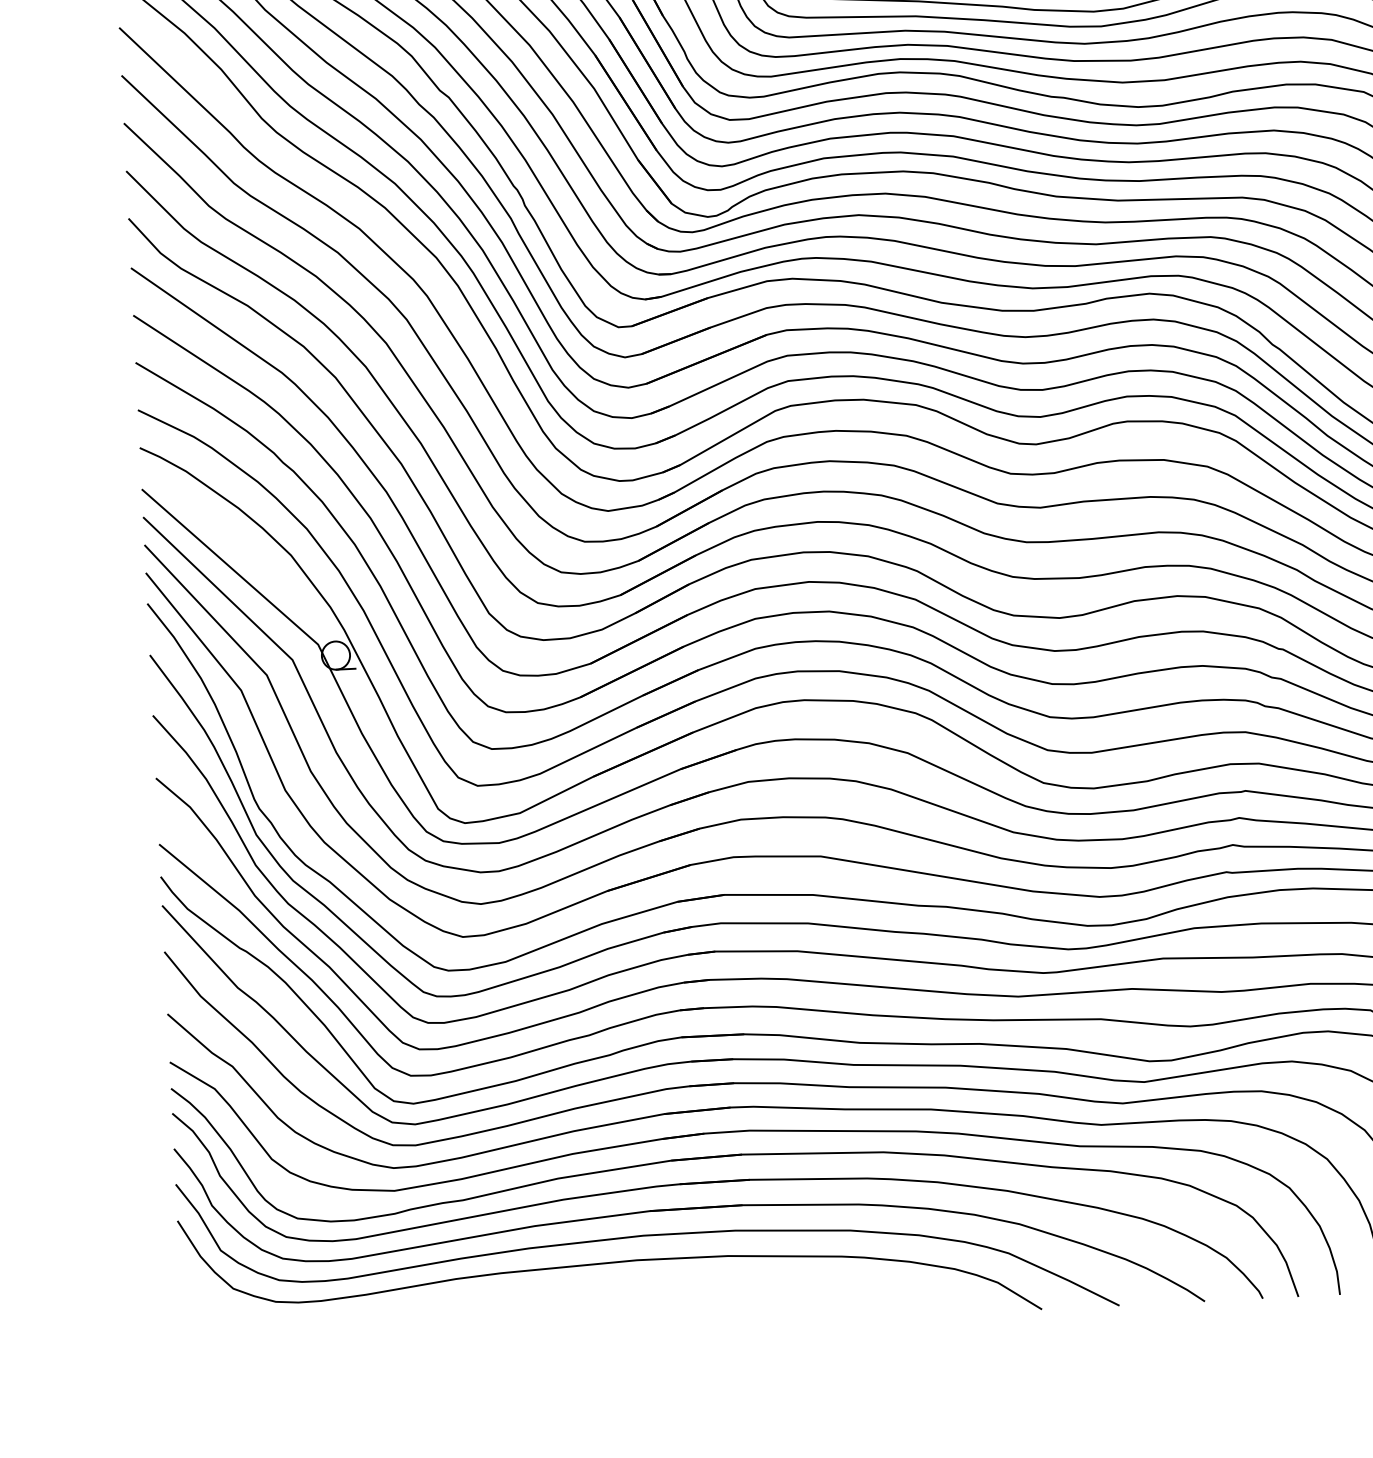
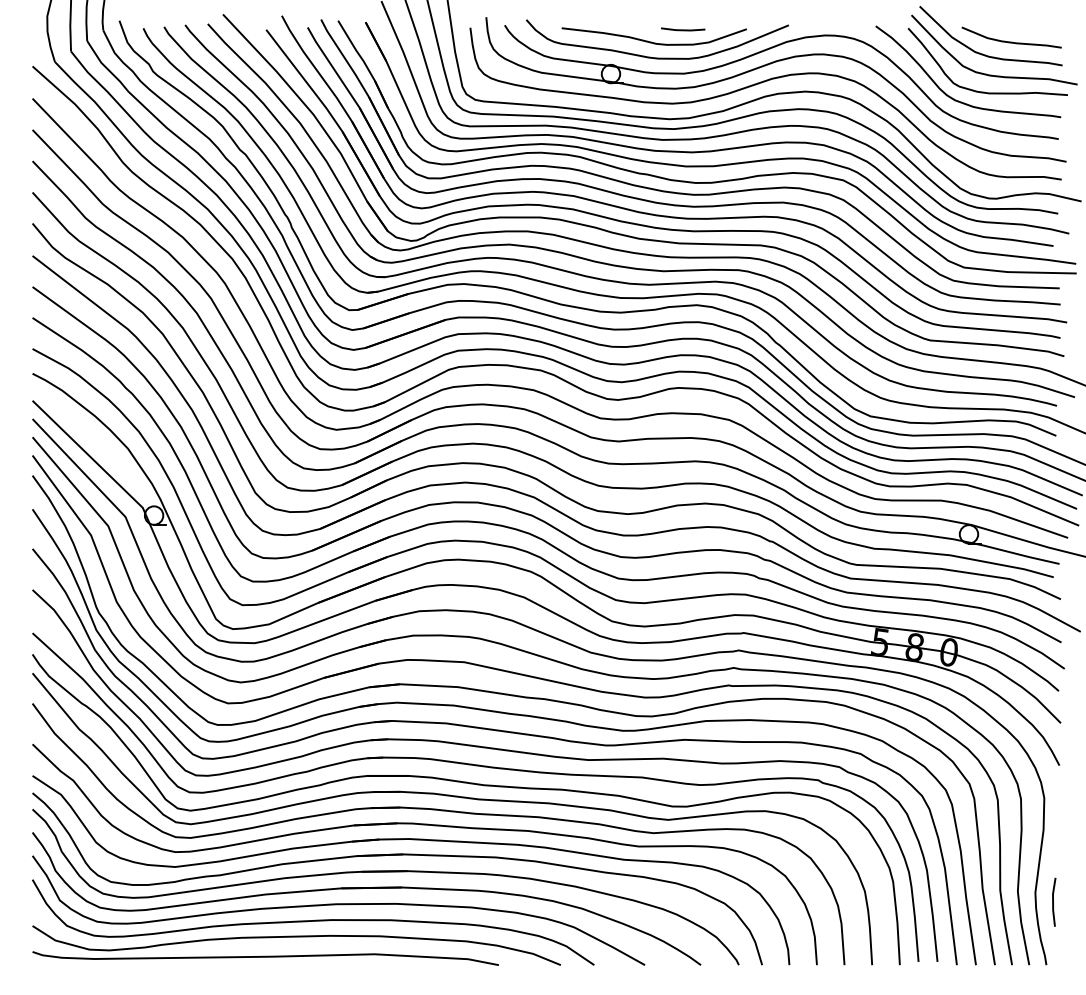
part: (585, 1289) -> (296, 937), added

